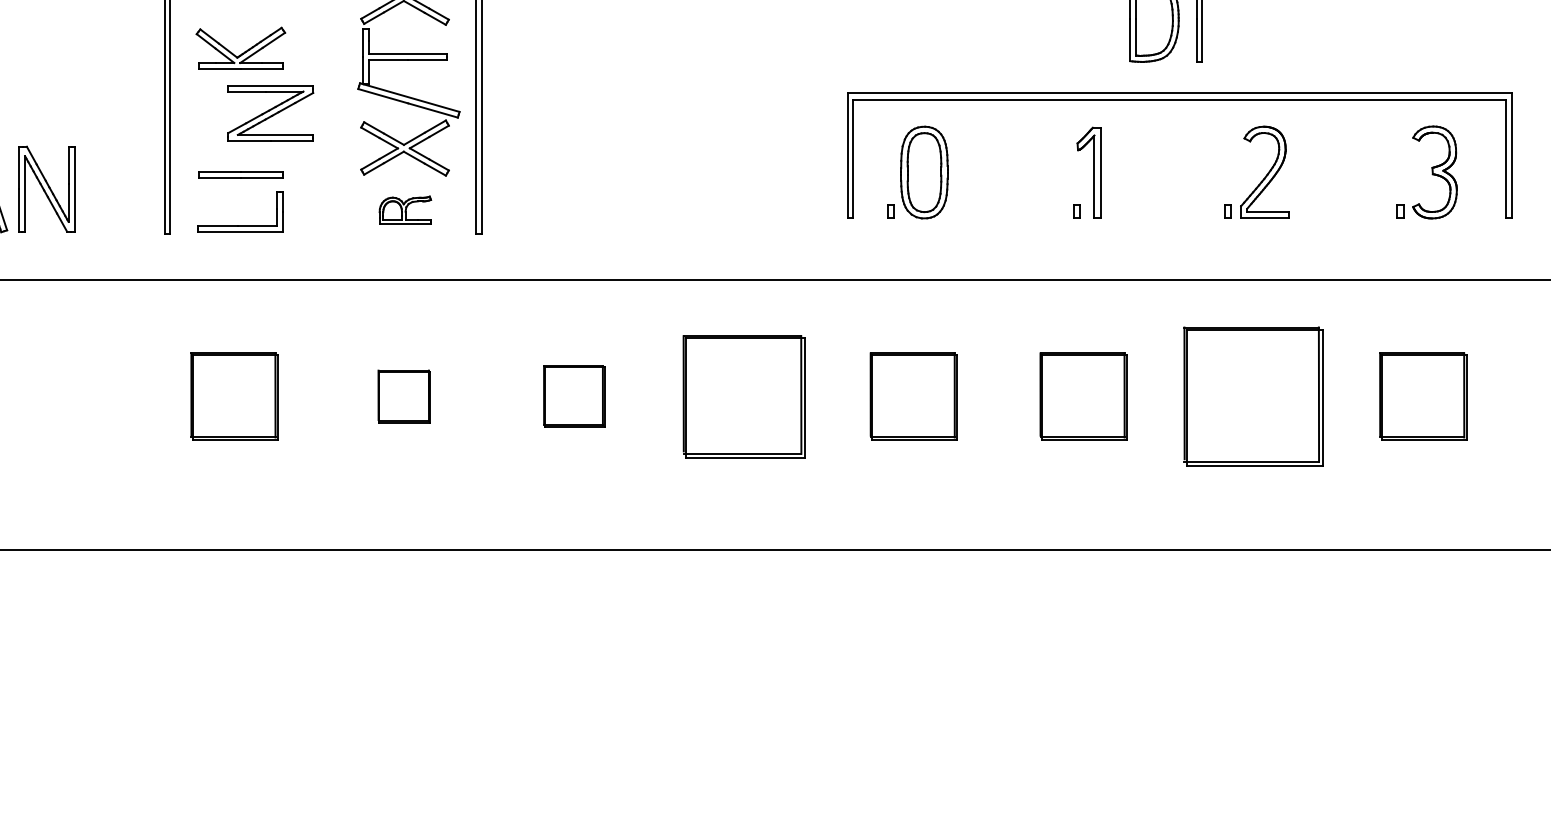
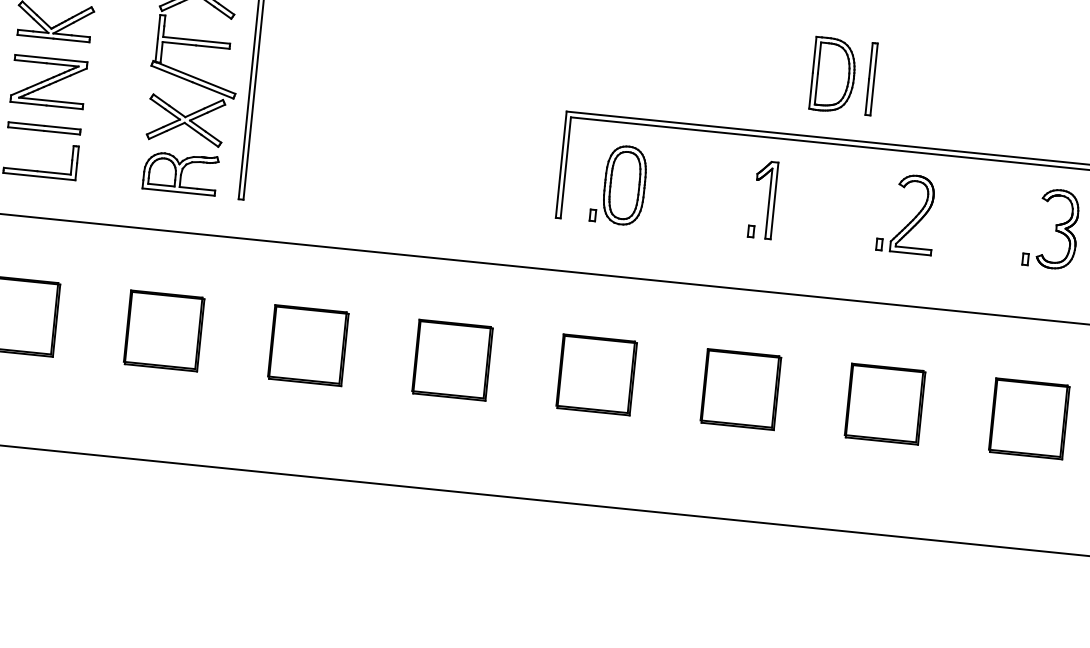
part: (270, 113) -> (48, 82), moved
part: (405, 209) -> (181, 172), size x1.67
part: (404, 396) -> (164, 330), size x1.67
part: (574, 396) -> (308, 345), size x1.43
part: (743, 396) -> (451, 360), size x0.71
part: (1253, 396) -> (884, 404), size x0.62

